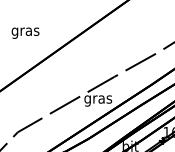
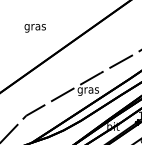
text: (24, 33) -> (34, 28), moved

